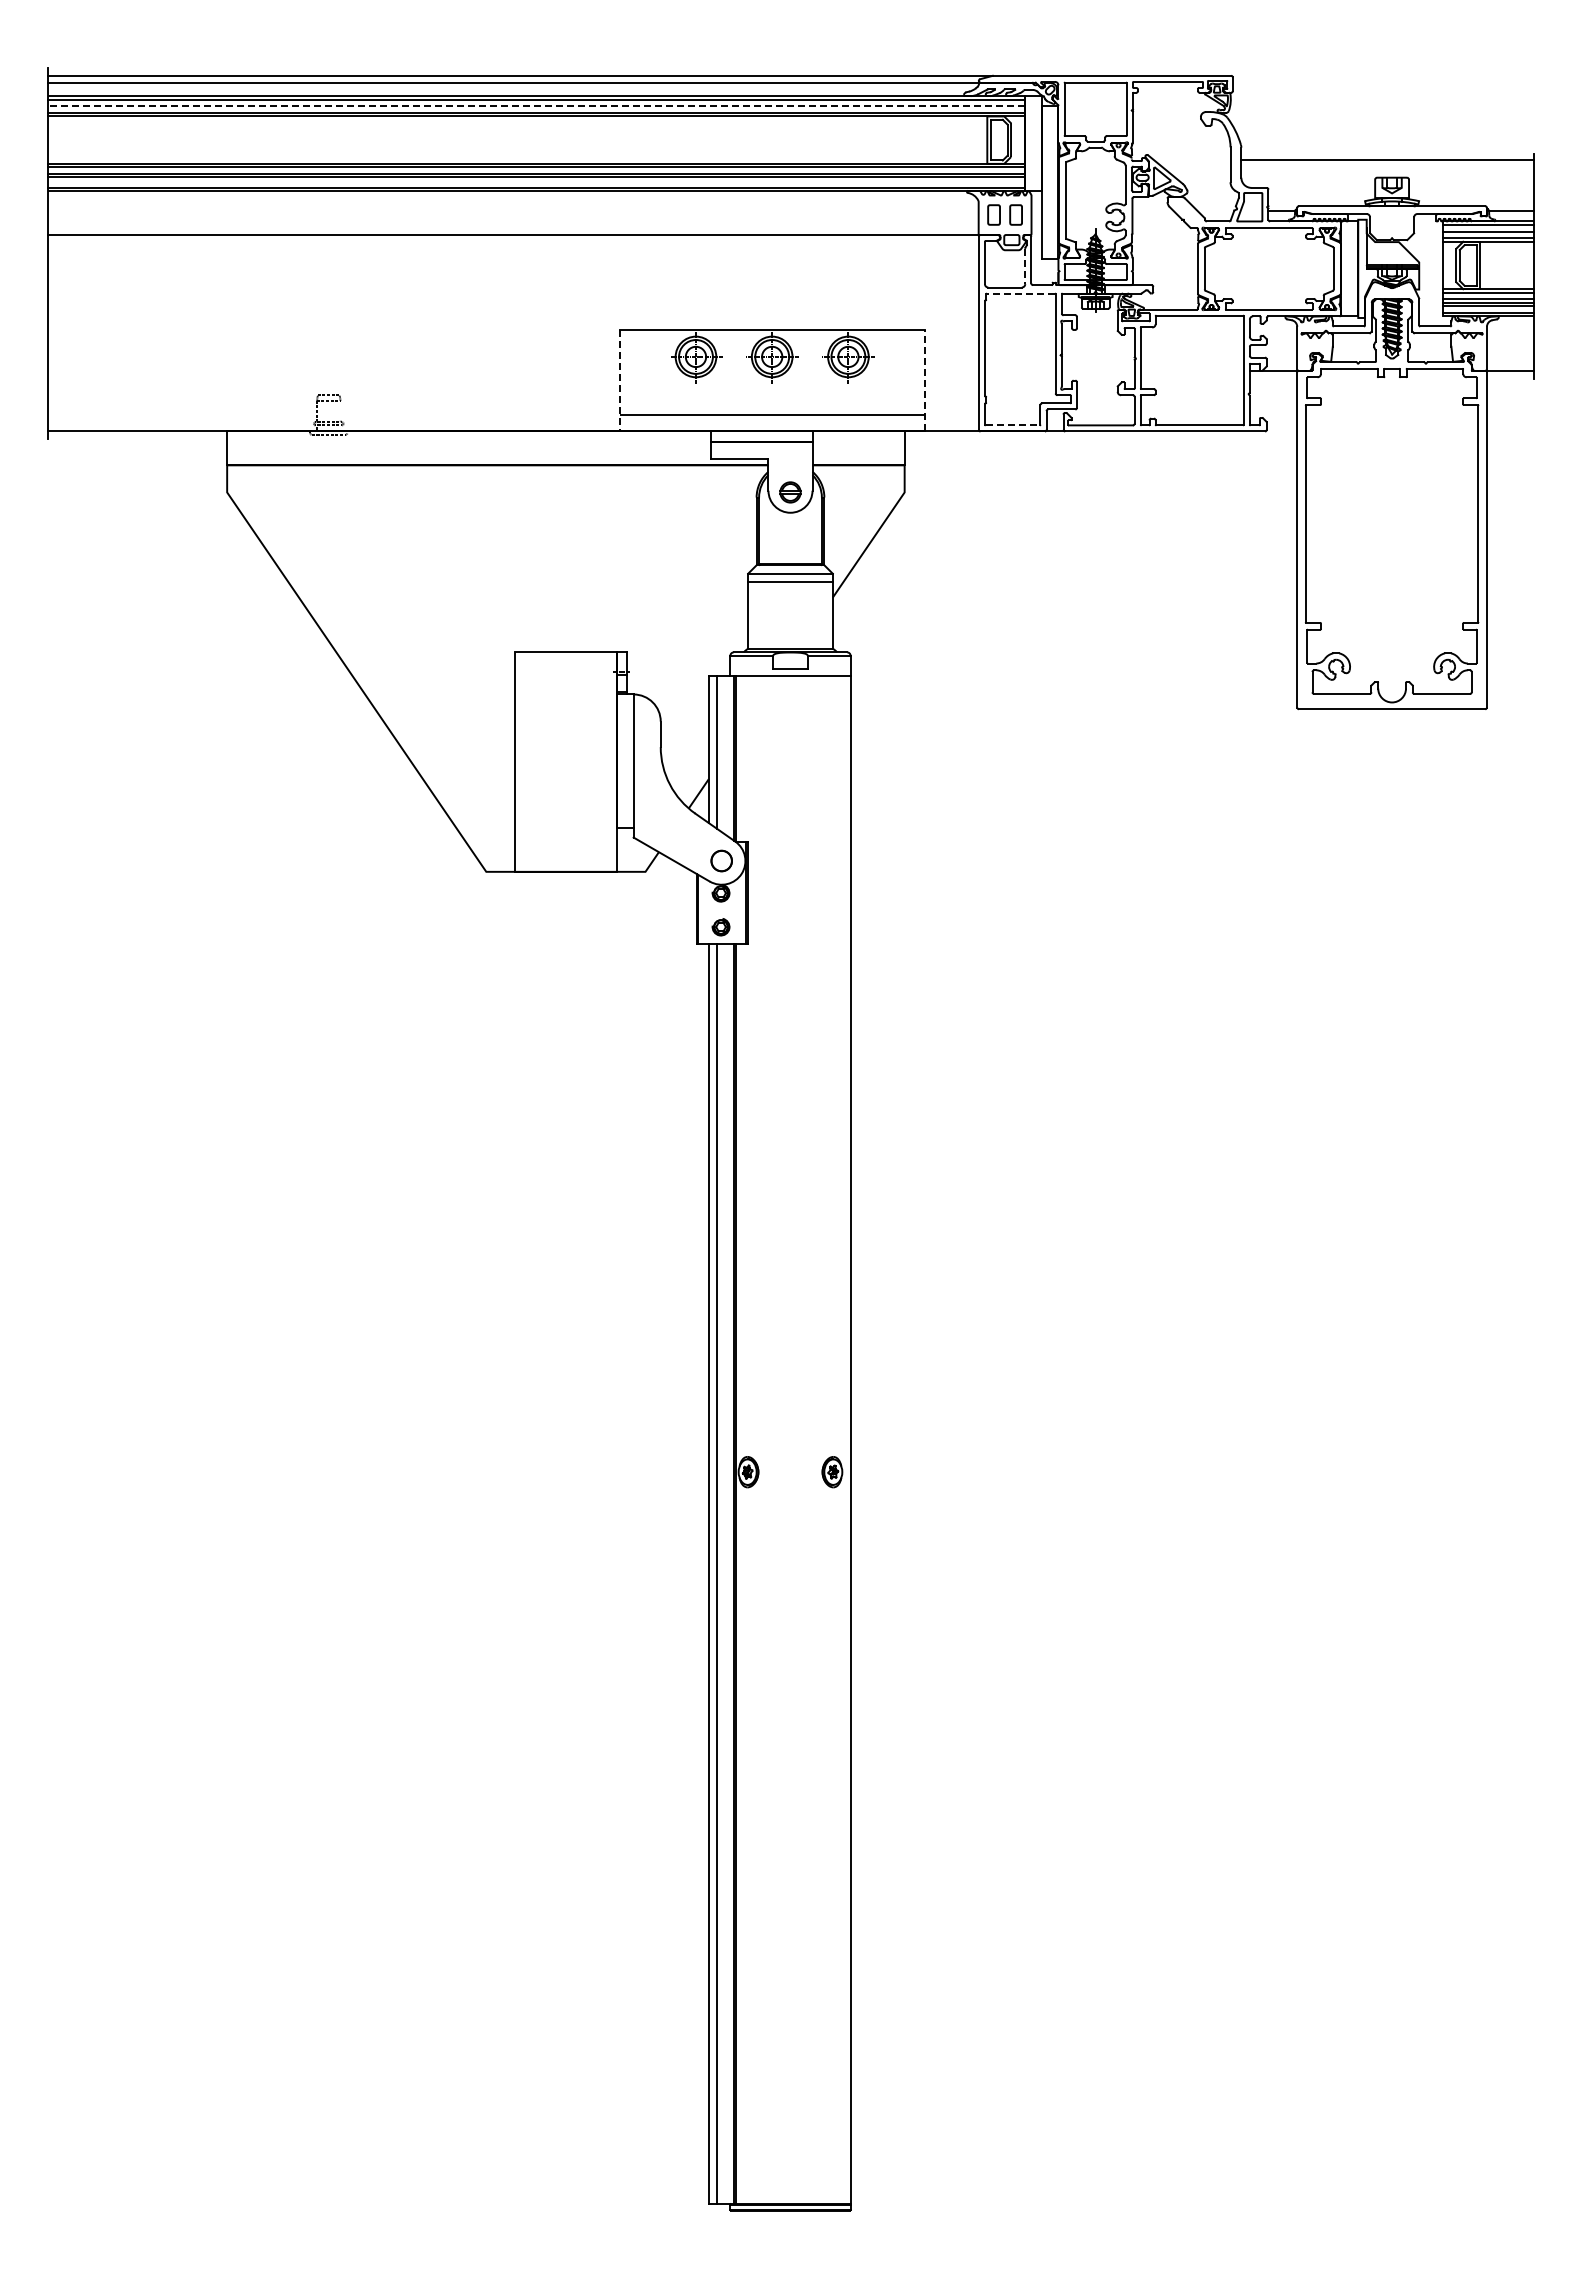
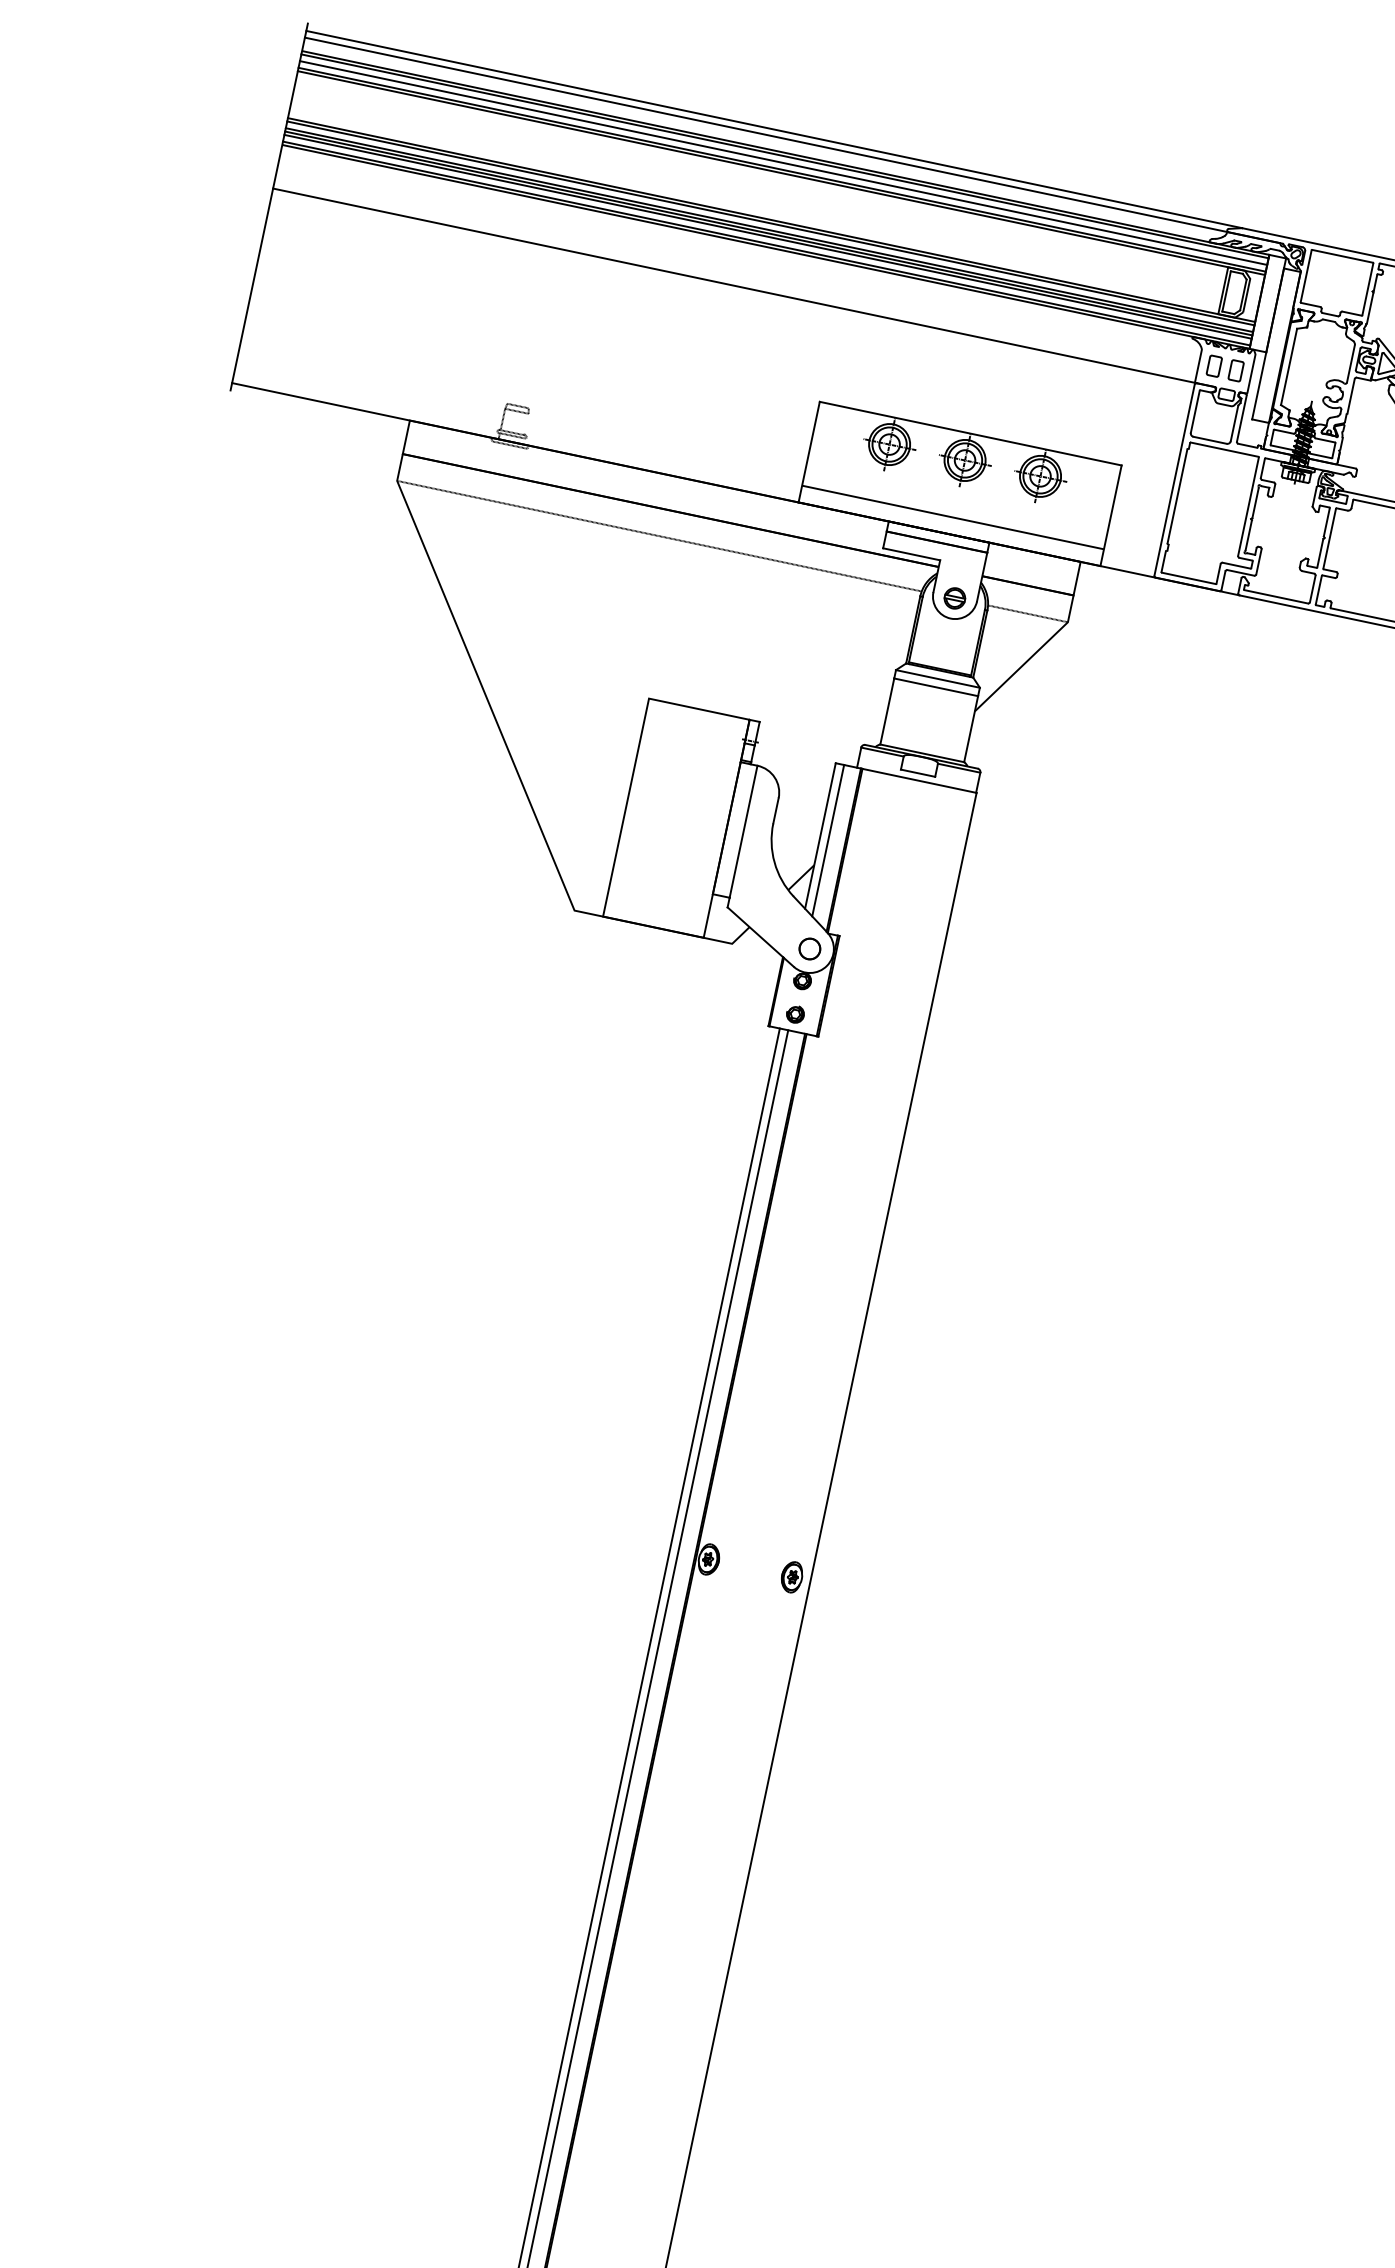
line: (535, 106) -> (782, 163), dashed -> solid
line: (535, 180) -> (767, 236), added
line: (1025, 266) -> (1234, 423), dashed -> solid
line: (1020, 293) -> (1224, 449), dashed -> solid
line: (619, 380) -> (808, 451), dashed -> solid
line: (924, 380) -> (1110, 515), dashed -> solid
line: (1013, 425) -> (1189, 578), dashed -> solid
line: (492, 492) -> (659, 536), added
line: (863, 492) -> (1027, 613), added

